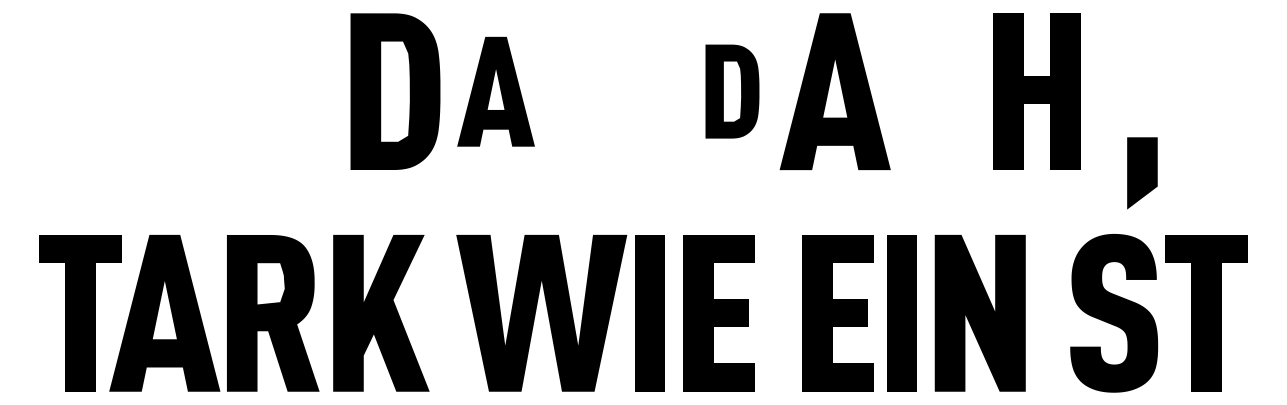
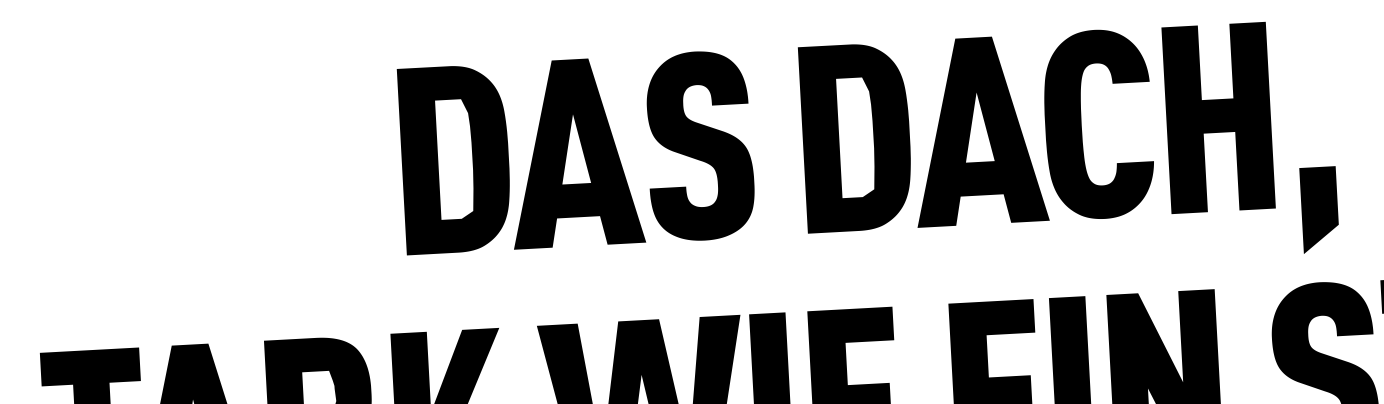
part: (495, 91) -> (574, 152), size x1.43
fill: (600, 91) -> (699, 145), added
part: (732, 91) -> (856, 137), size x1.67
fill: (935, 91) -> (1097, 124), added
part: (1142, 173) -> (1319, 210), moved

